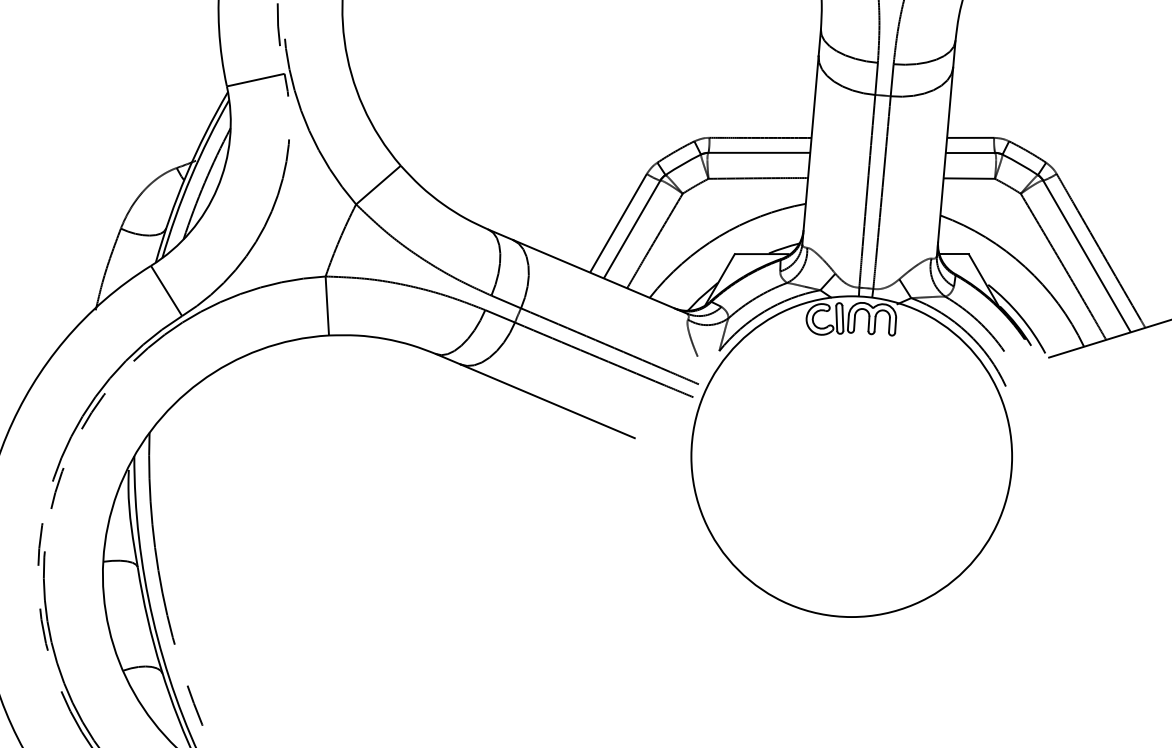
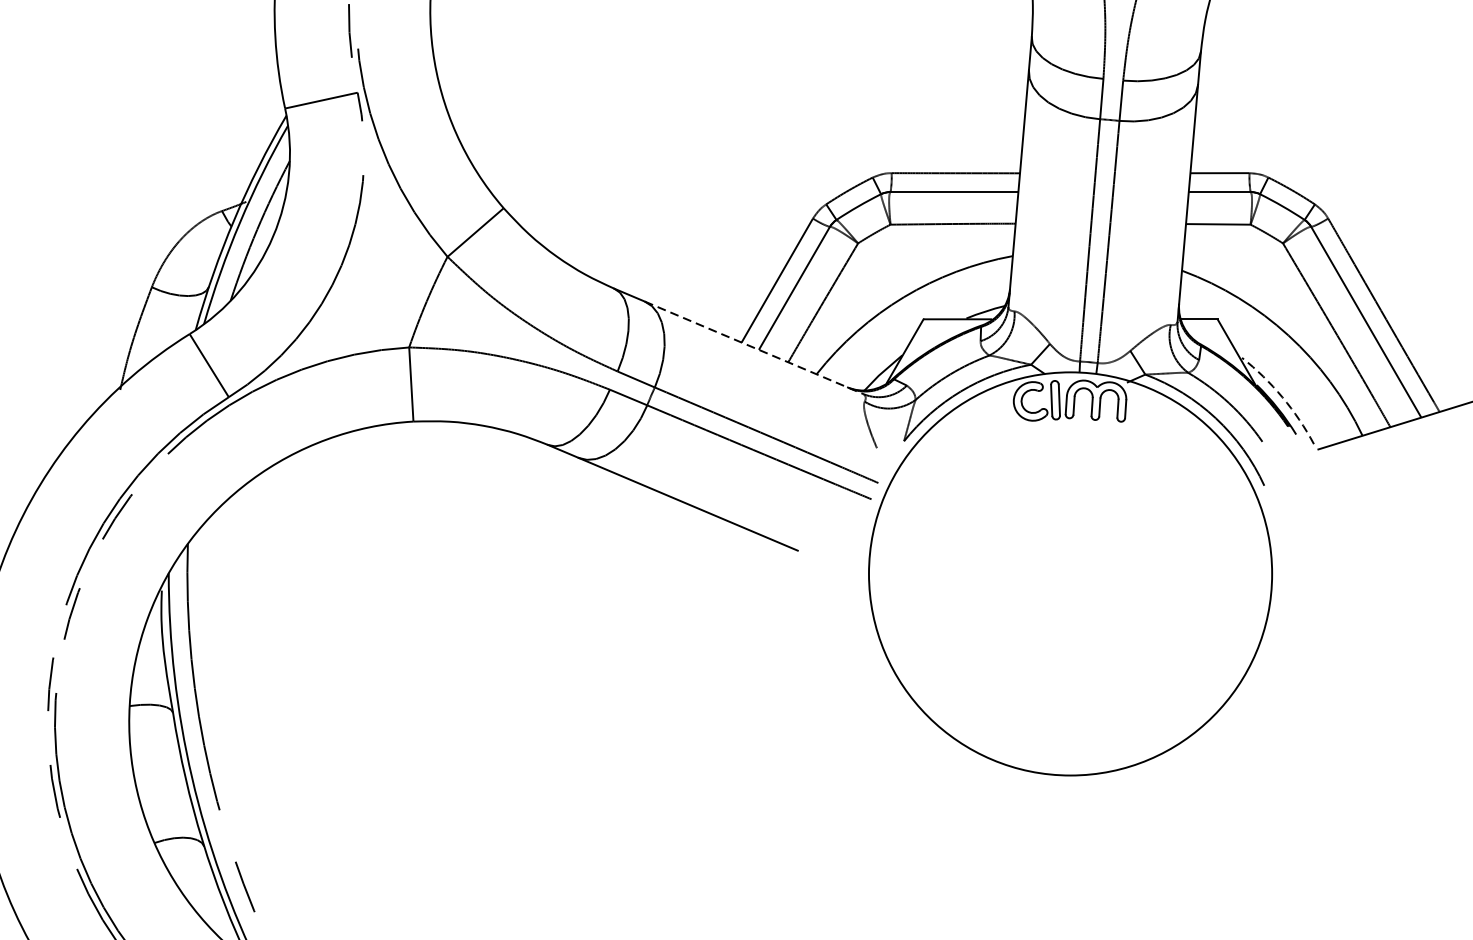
line: (600, 276) -> (754, 347), solid -> dashed
arc: (1020, 316) -> (1282, 397), solid -> dashed

